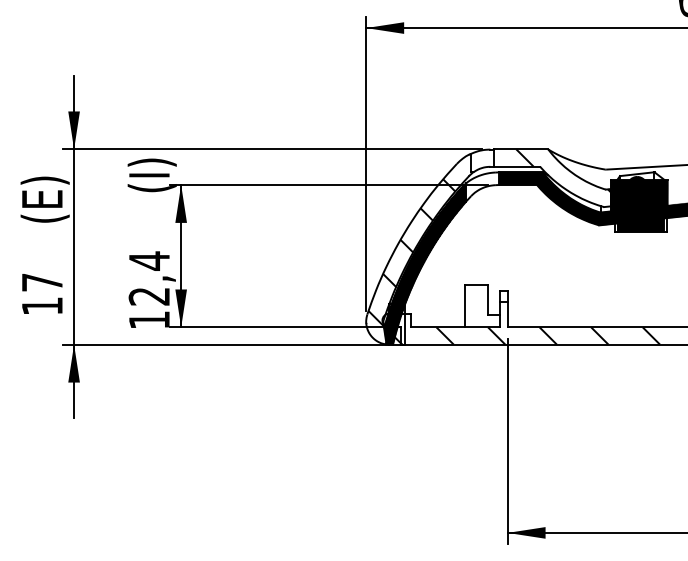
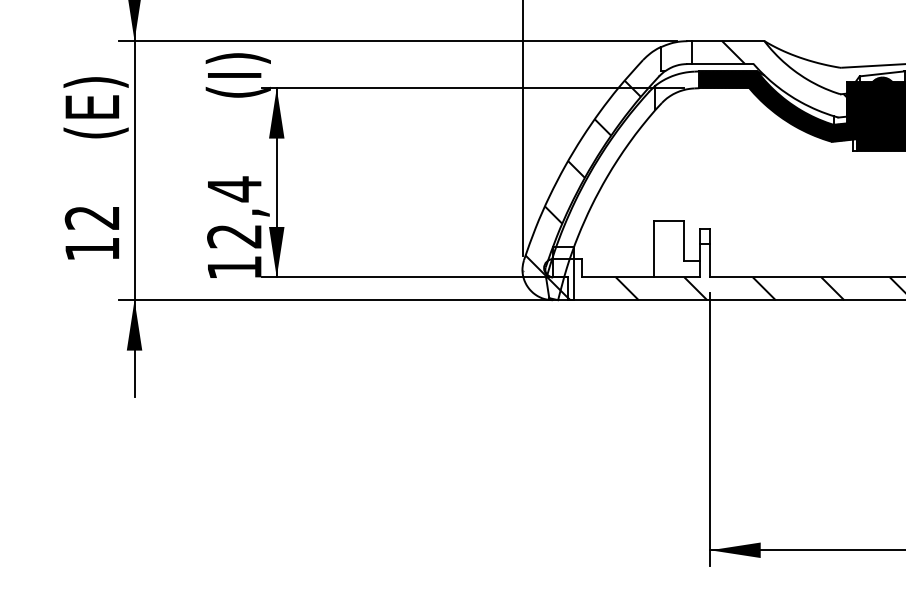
hatch: (425, 263) -> (601, 192), removed
text: (41, 282) -> (91, 217), 17 -> 12

